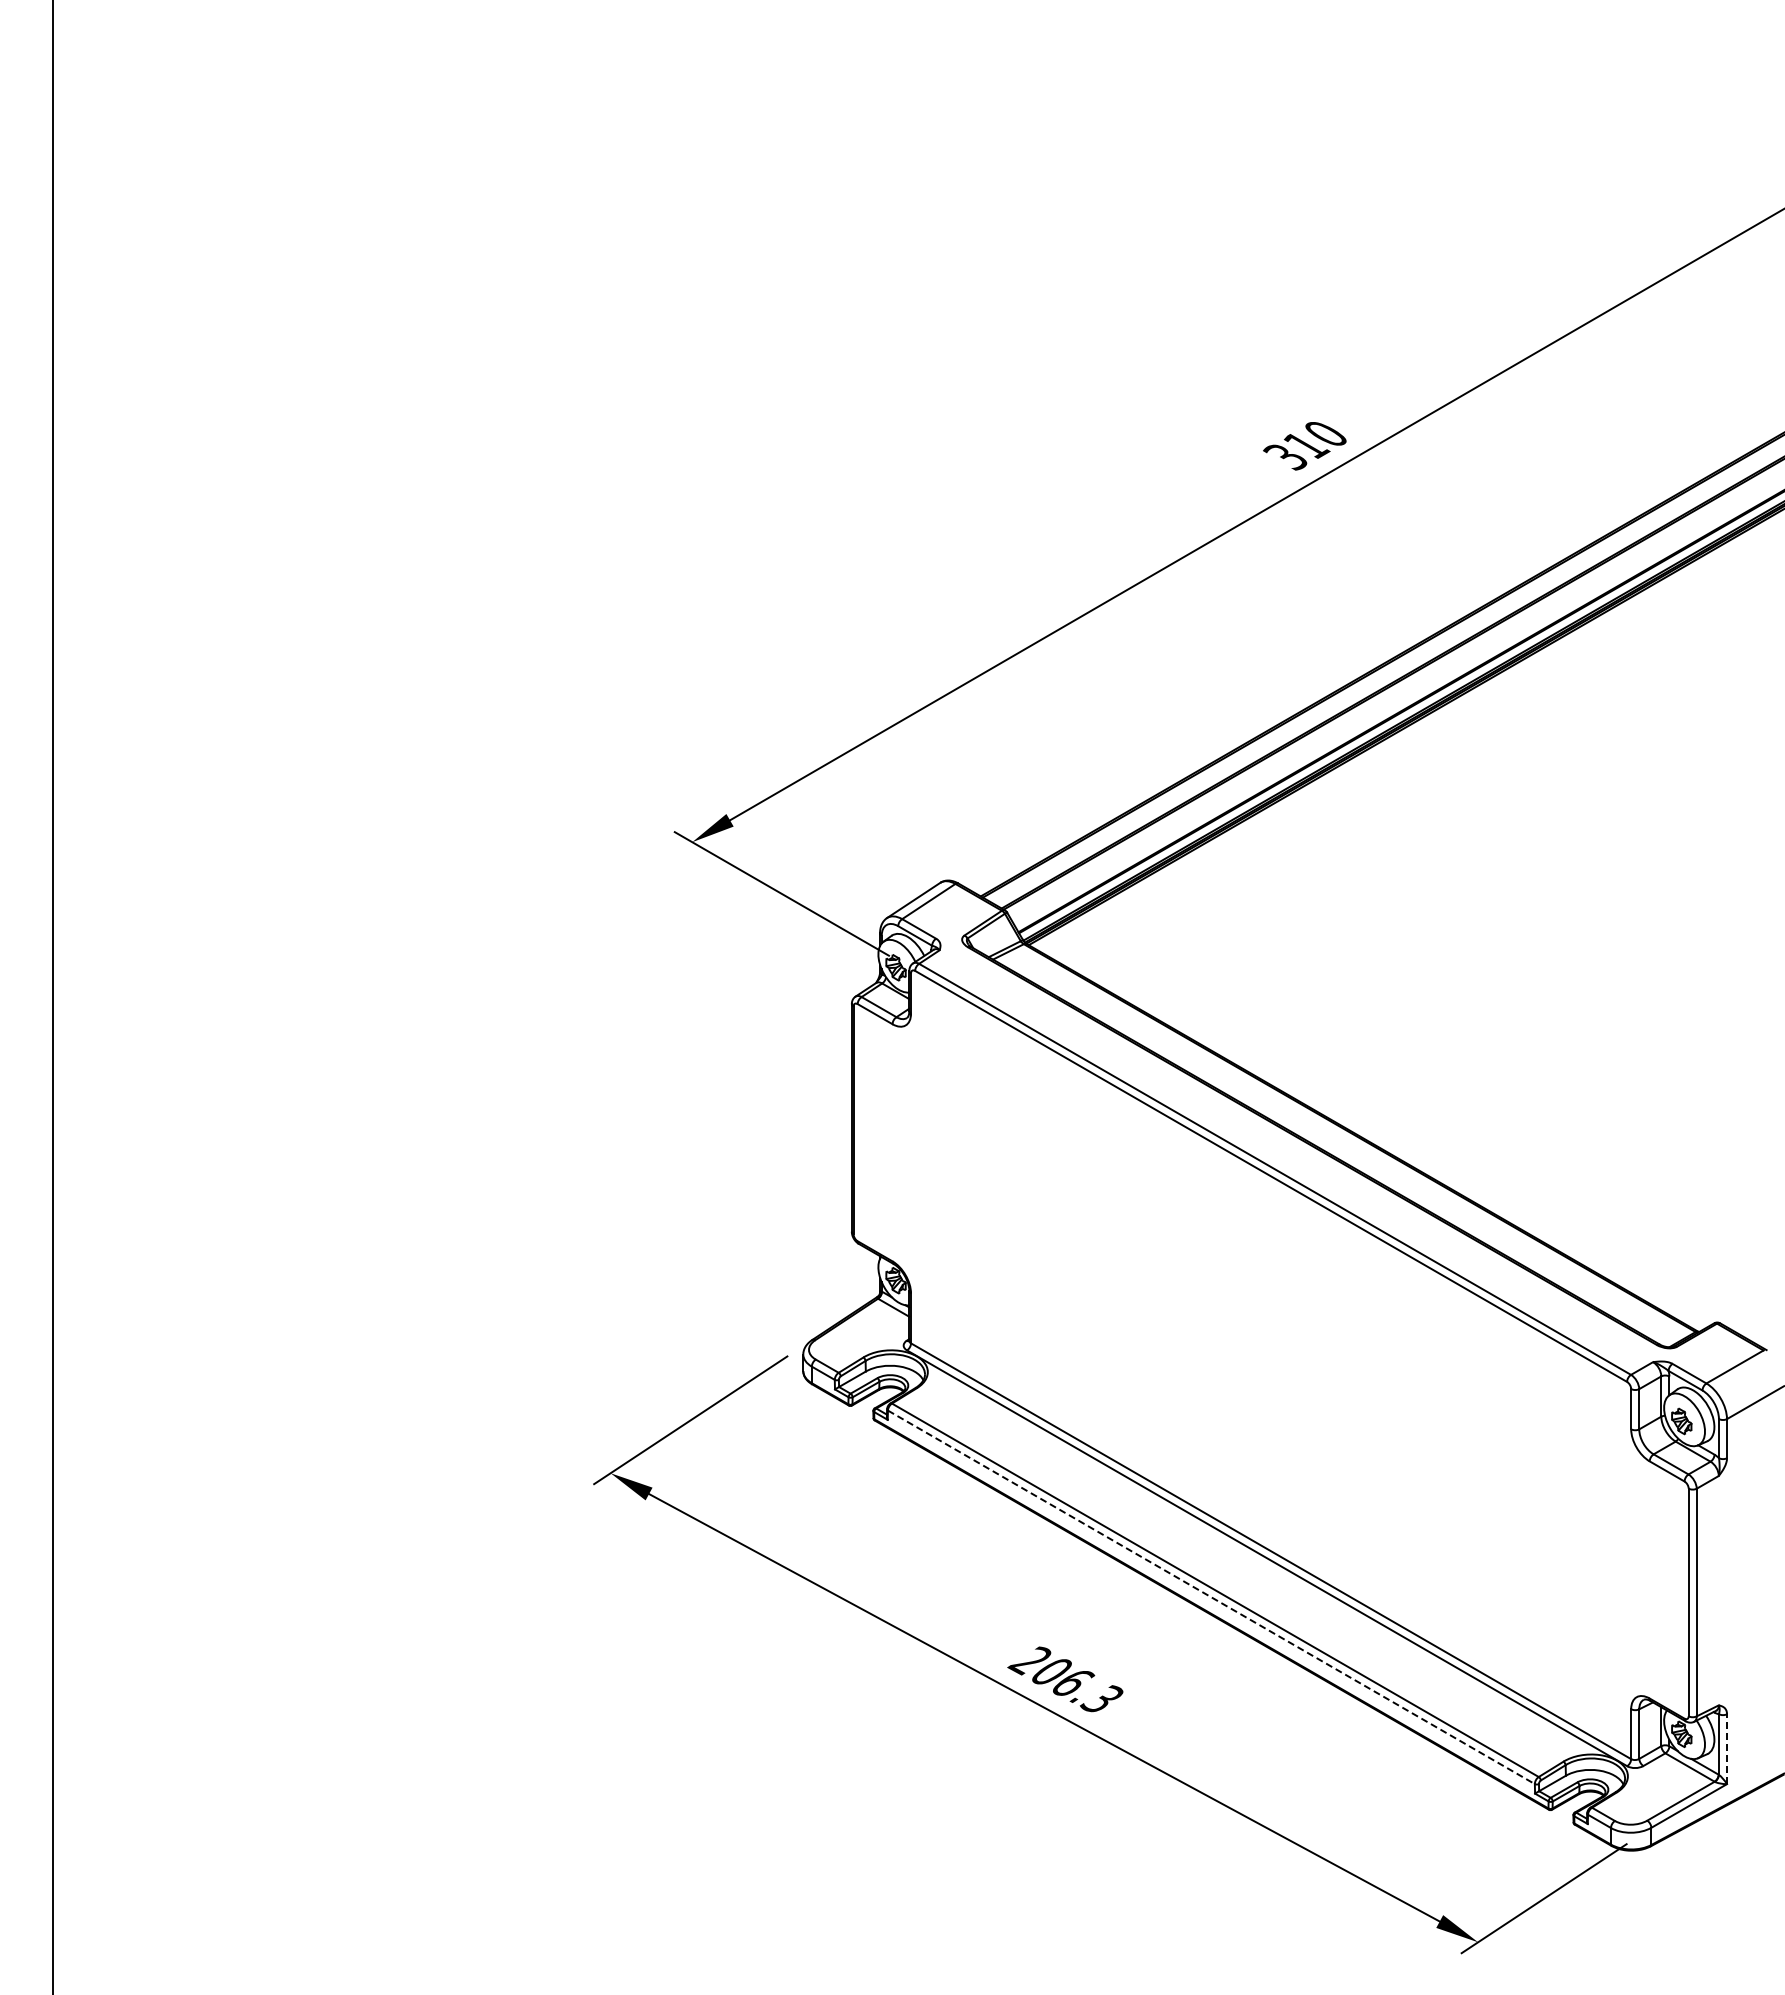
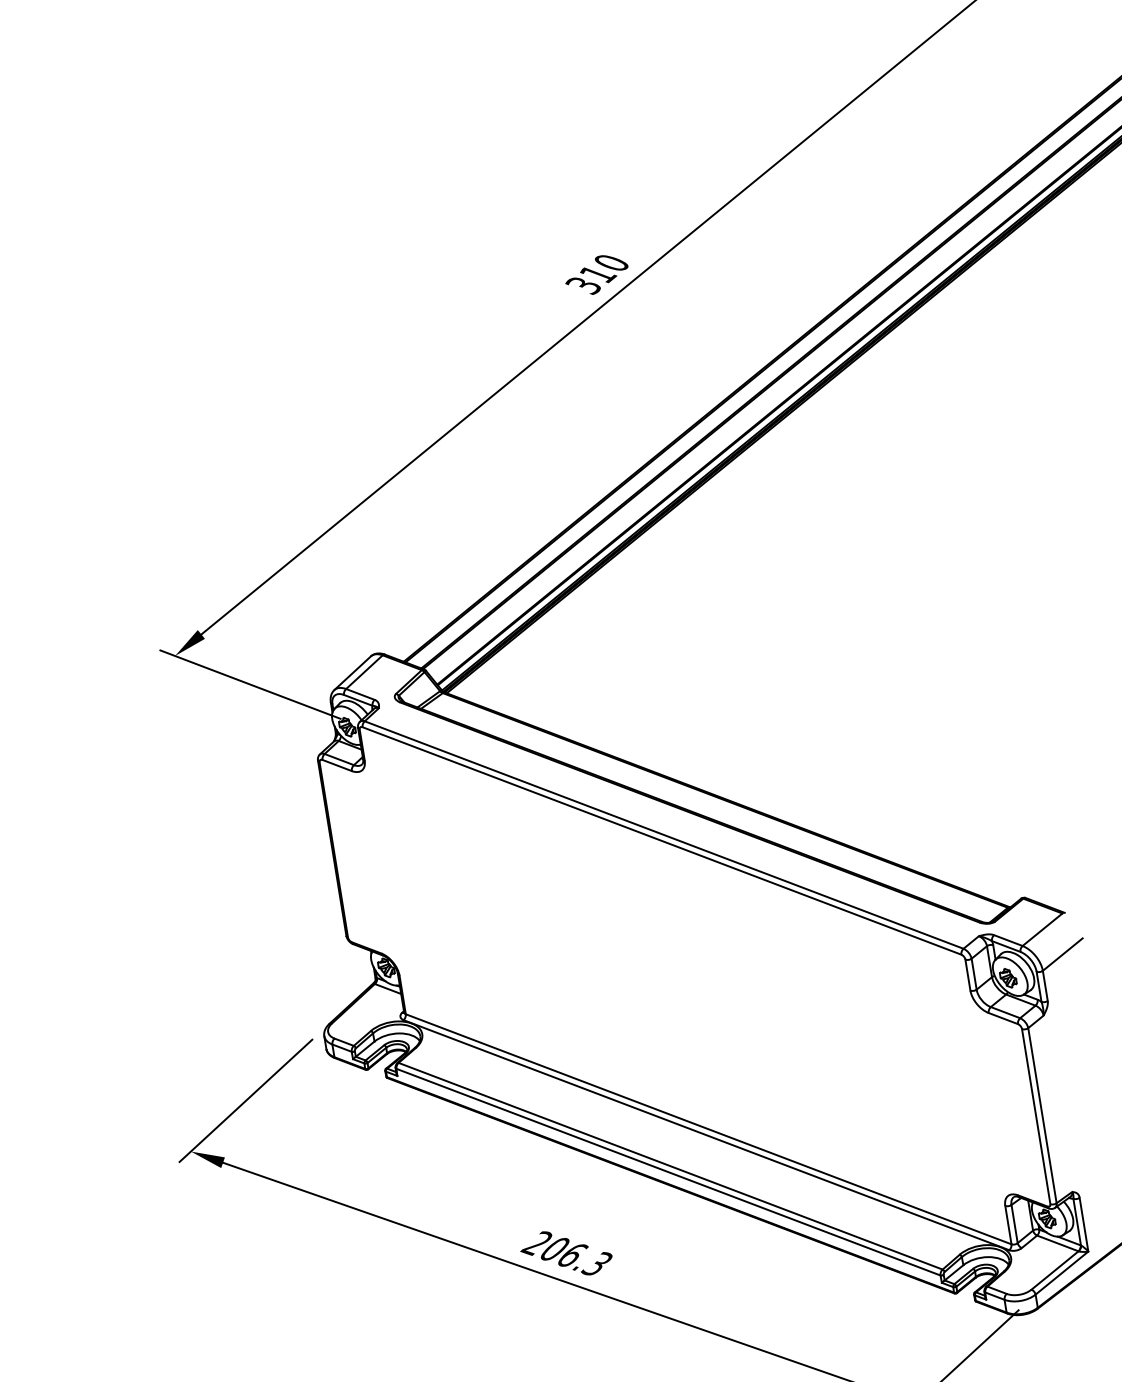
line: (1211, 1597) -> (668, 1172), dashed -> solid
line: (1727, 1749) -> (1084, 1224), dashed -> solid

